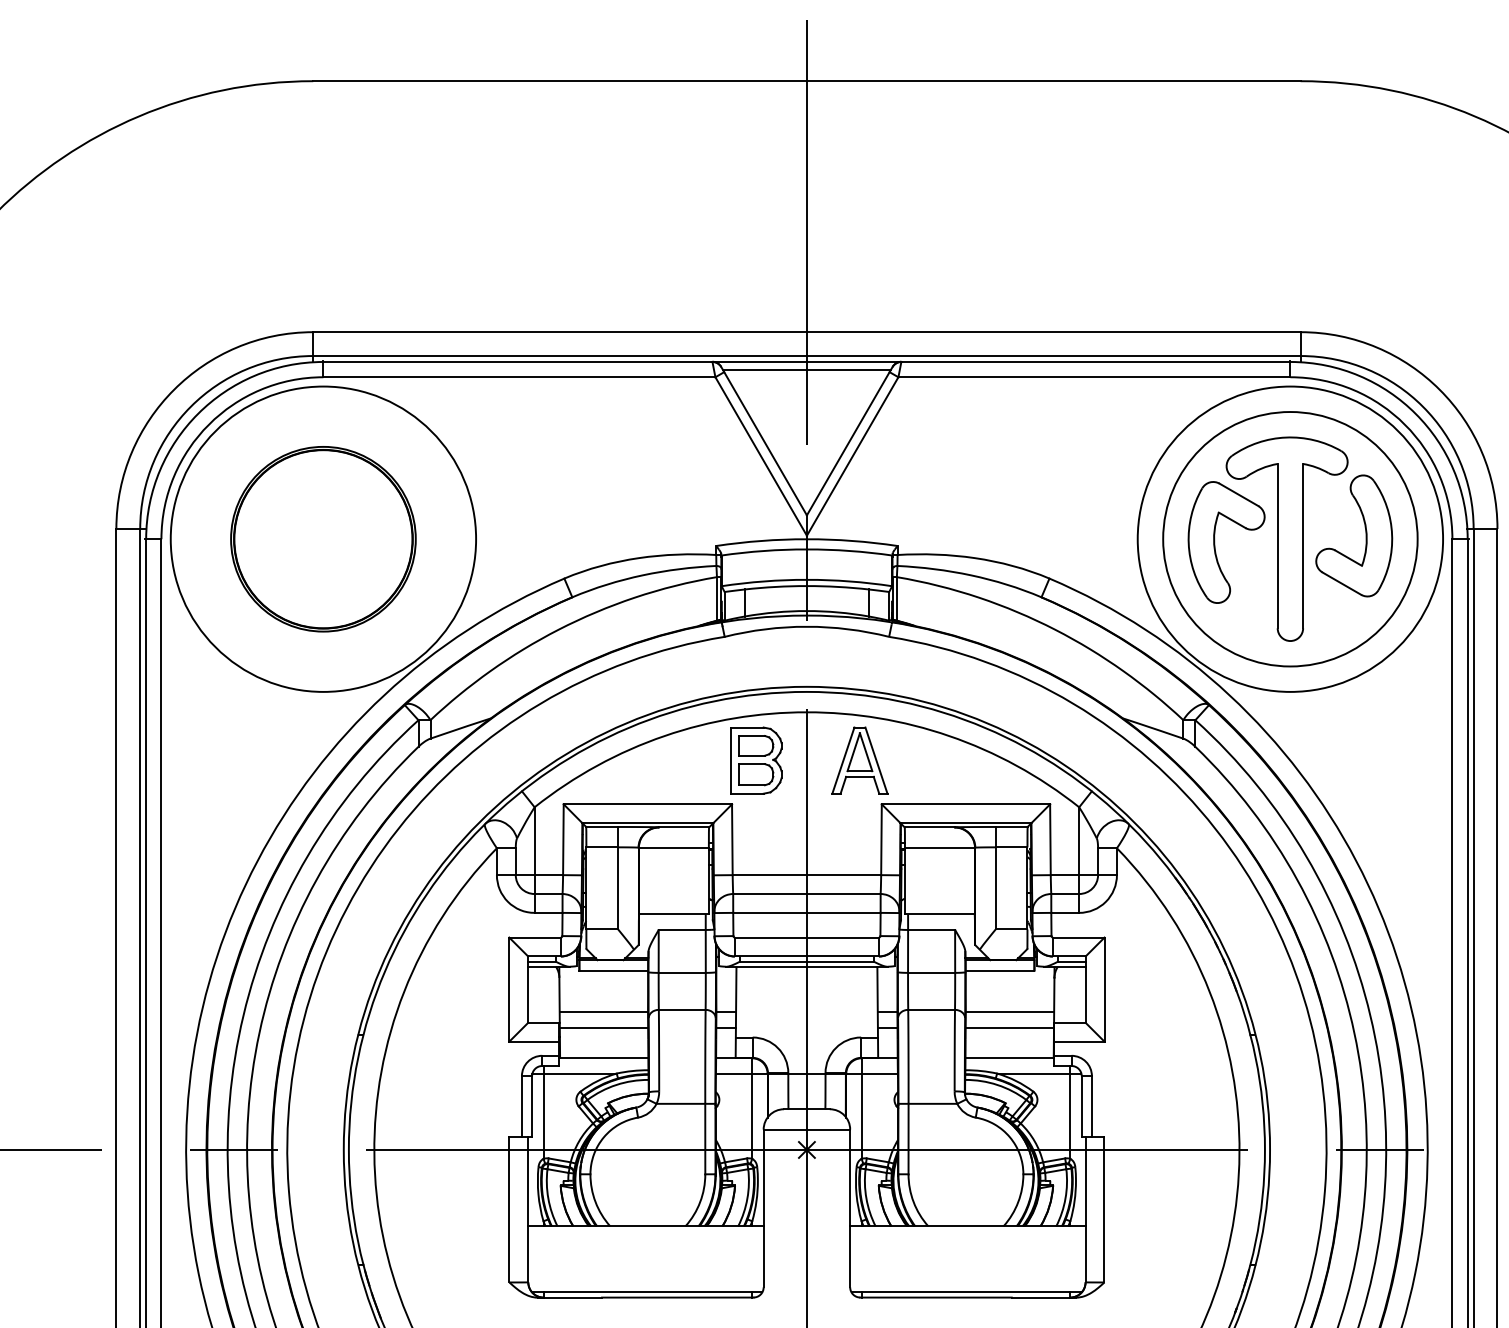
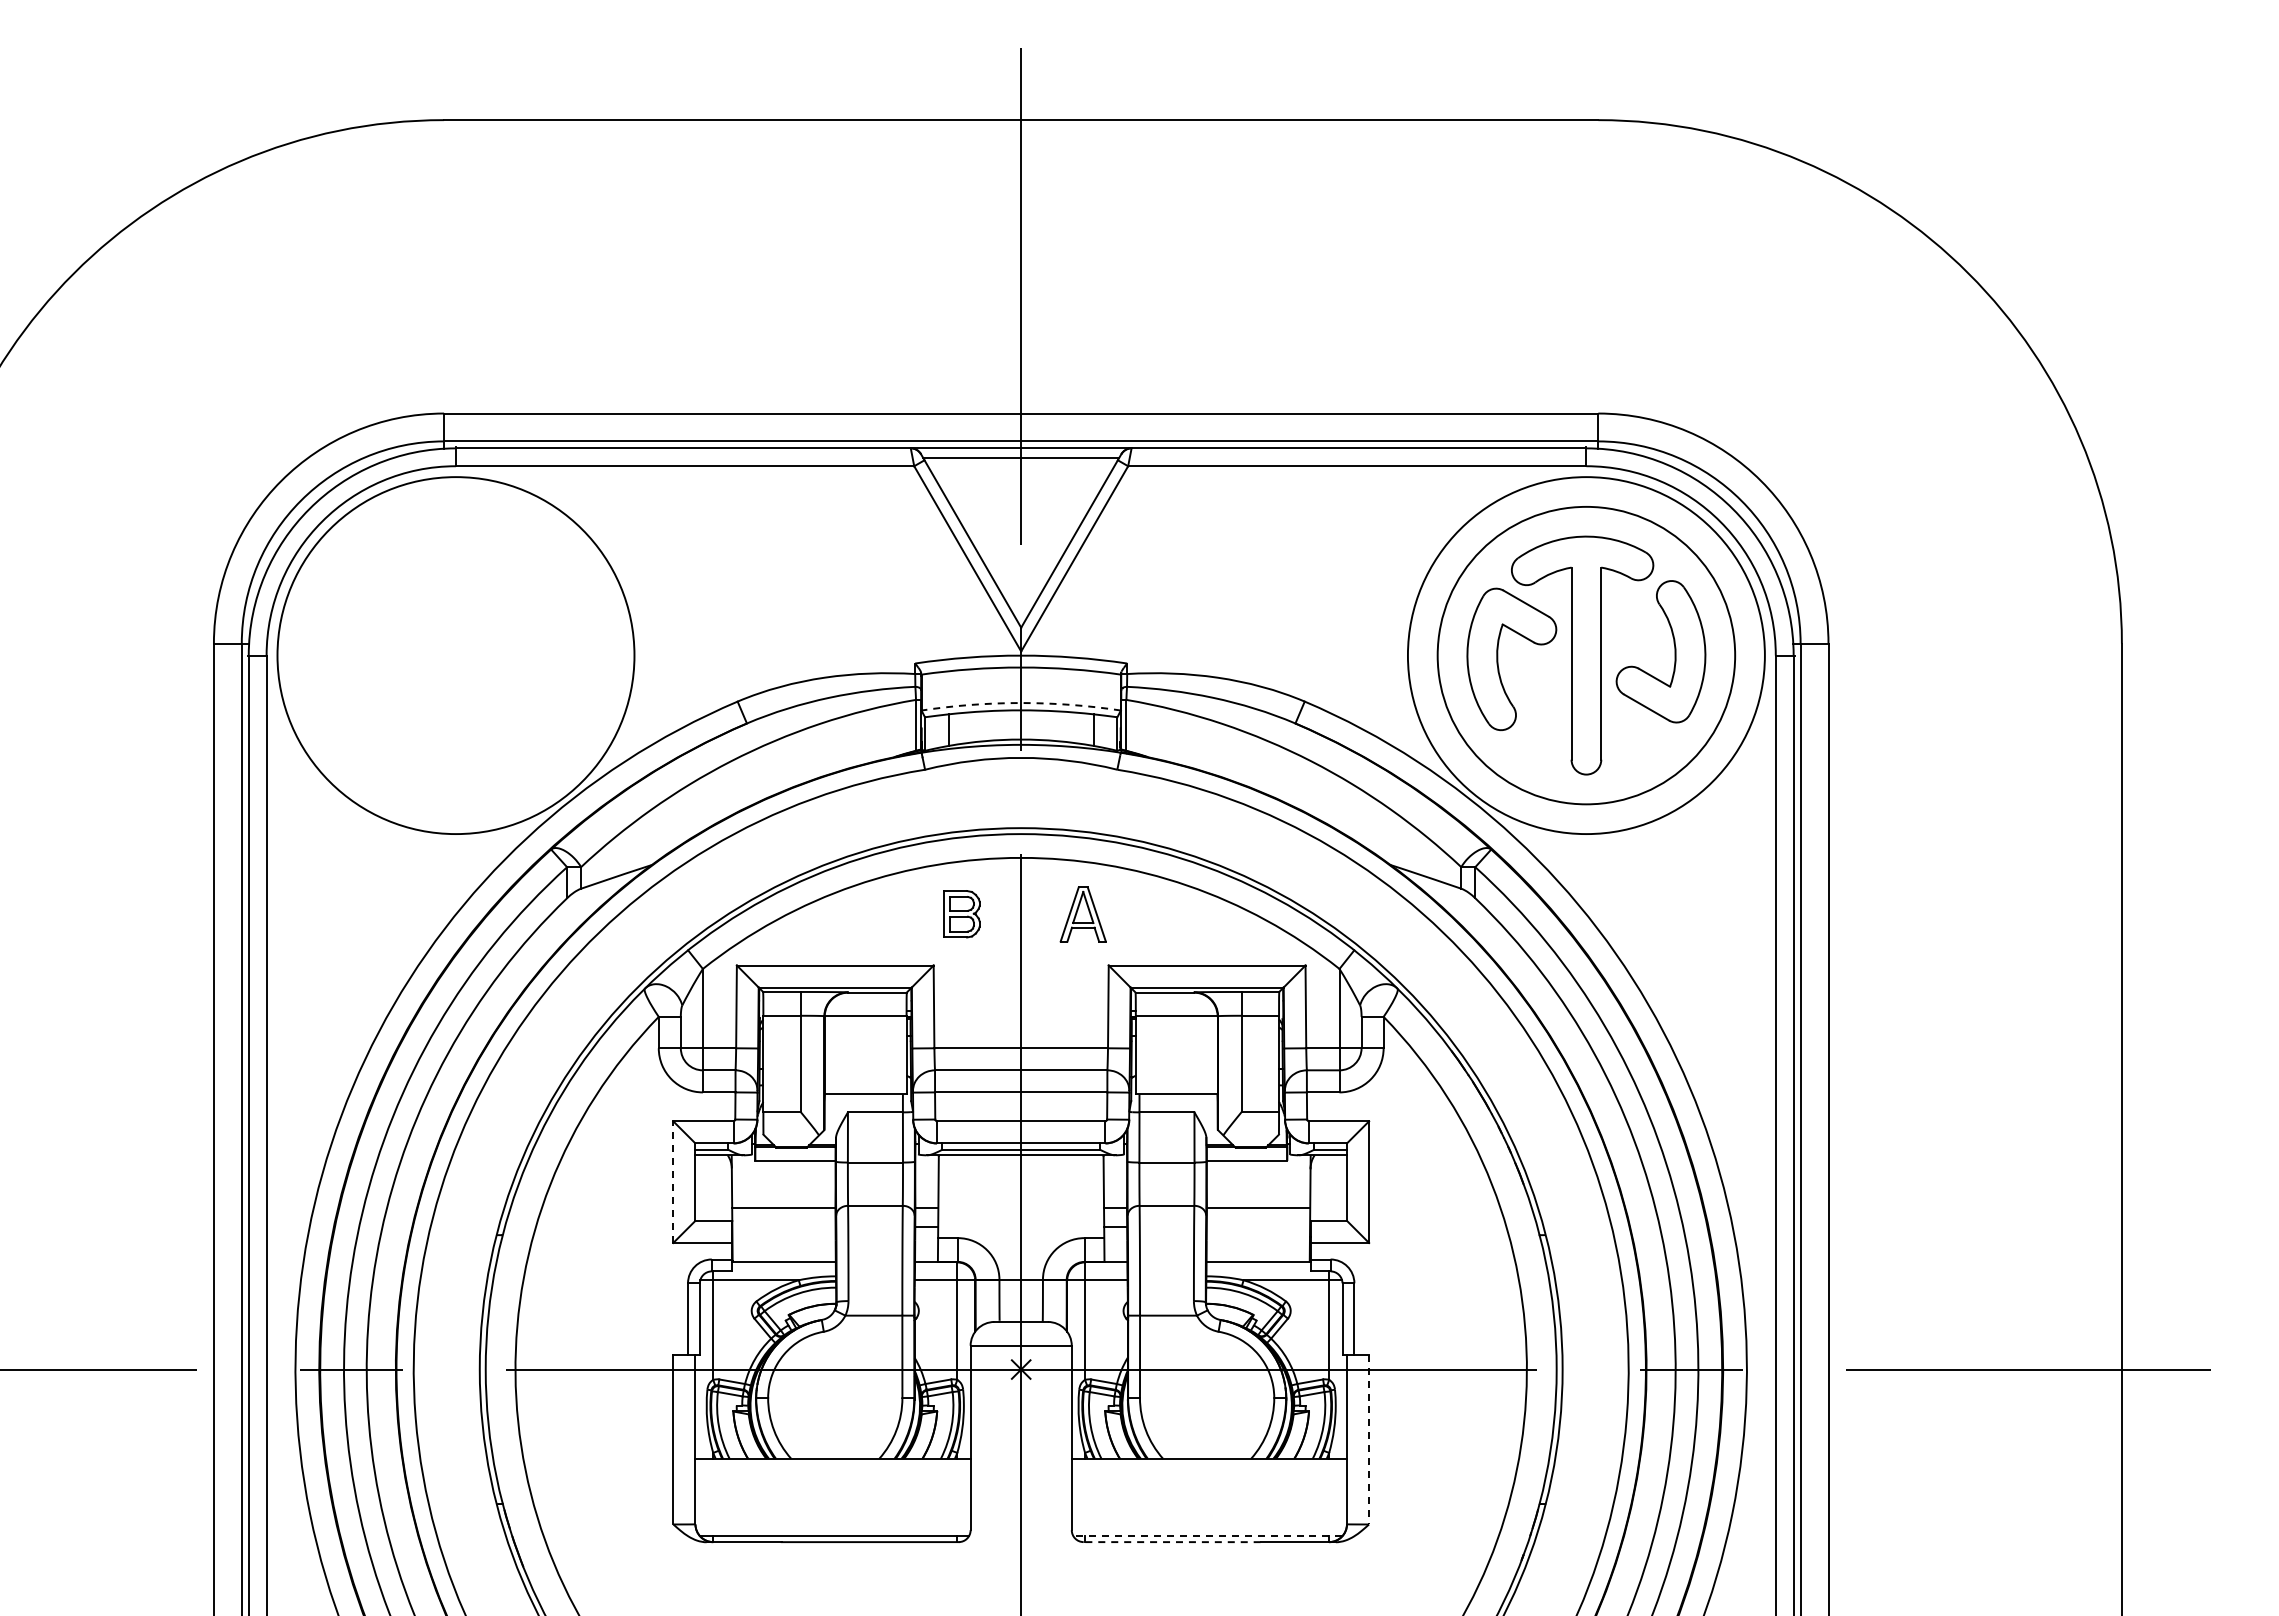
part: (323, 539) -> (455, 655), removed
arc: (807, 580) -> (1021, 703), solid -> dashed
part: (755, 759) -> (961, 913), size x0.6
part: (860, 760) -> (1083, 914), size x0.7
line: (509, 989) -> (673, 1182), solid -> dashed
line: (603, 1027) -> (783, 1226), removed
line: (1009, 1027) -> (1258, 1226), removed
line: (1104, 1209) -> (1369, 1439), solid -> dashed
line: (966, 1292) -> (1207, 1536), solid -> dashed
line: (936, 1297) -> (1172, 1542), solid -> dashed

